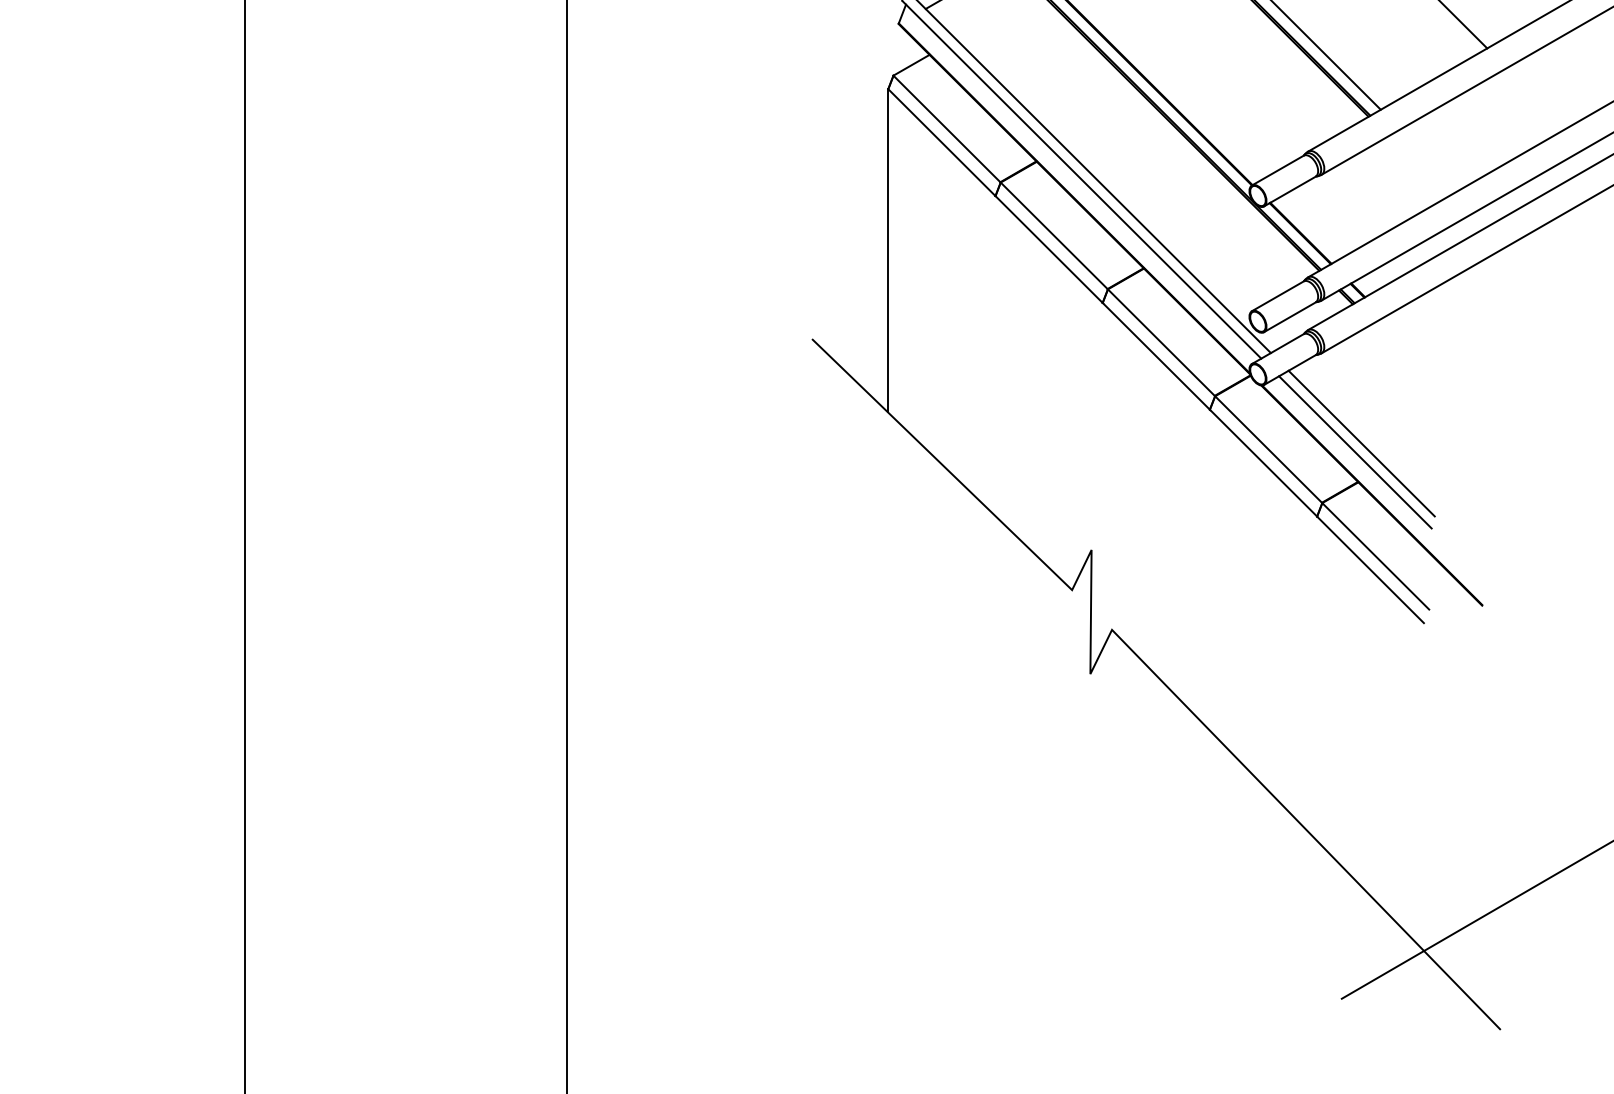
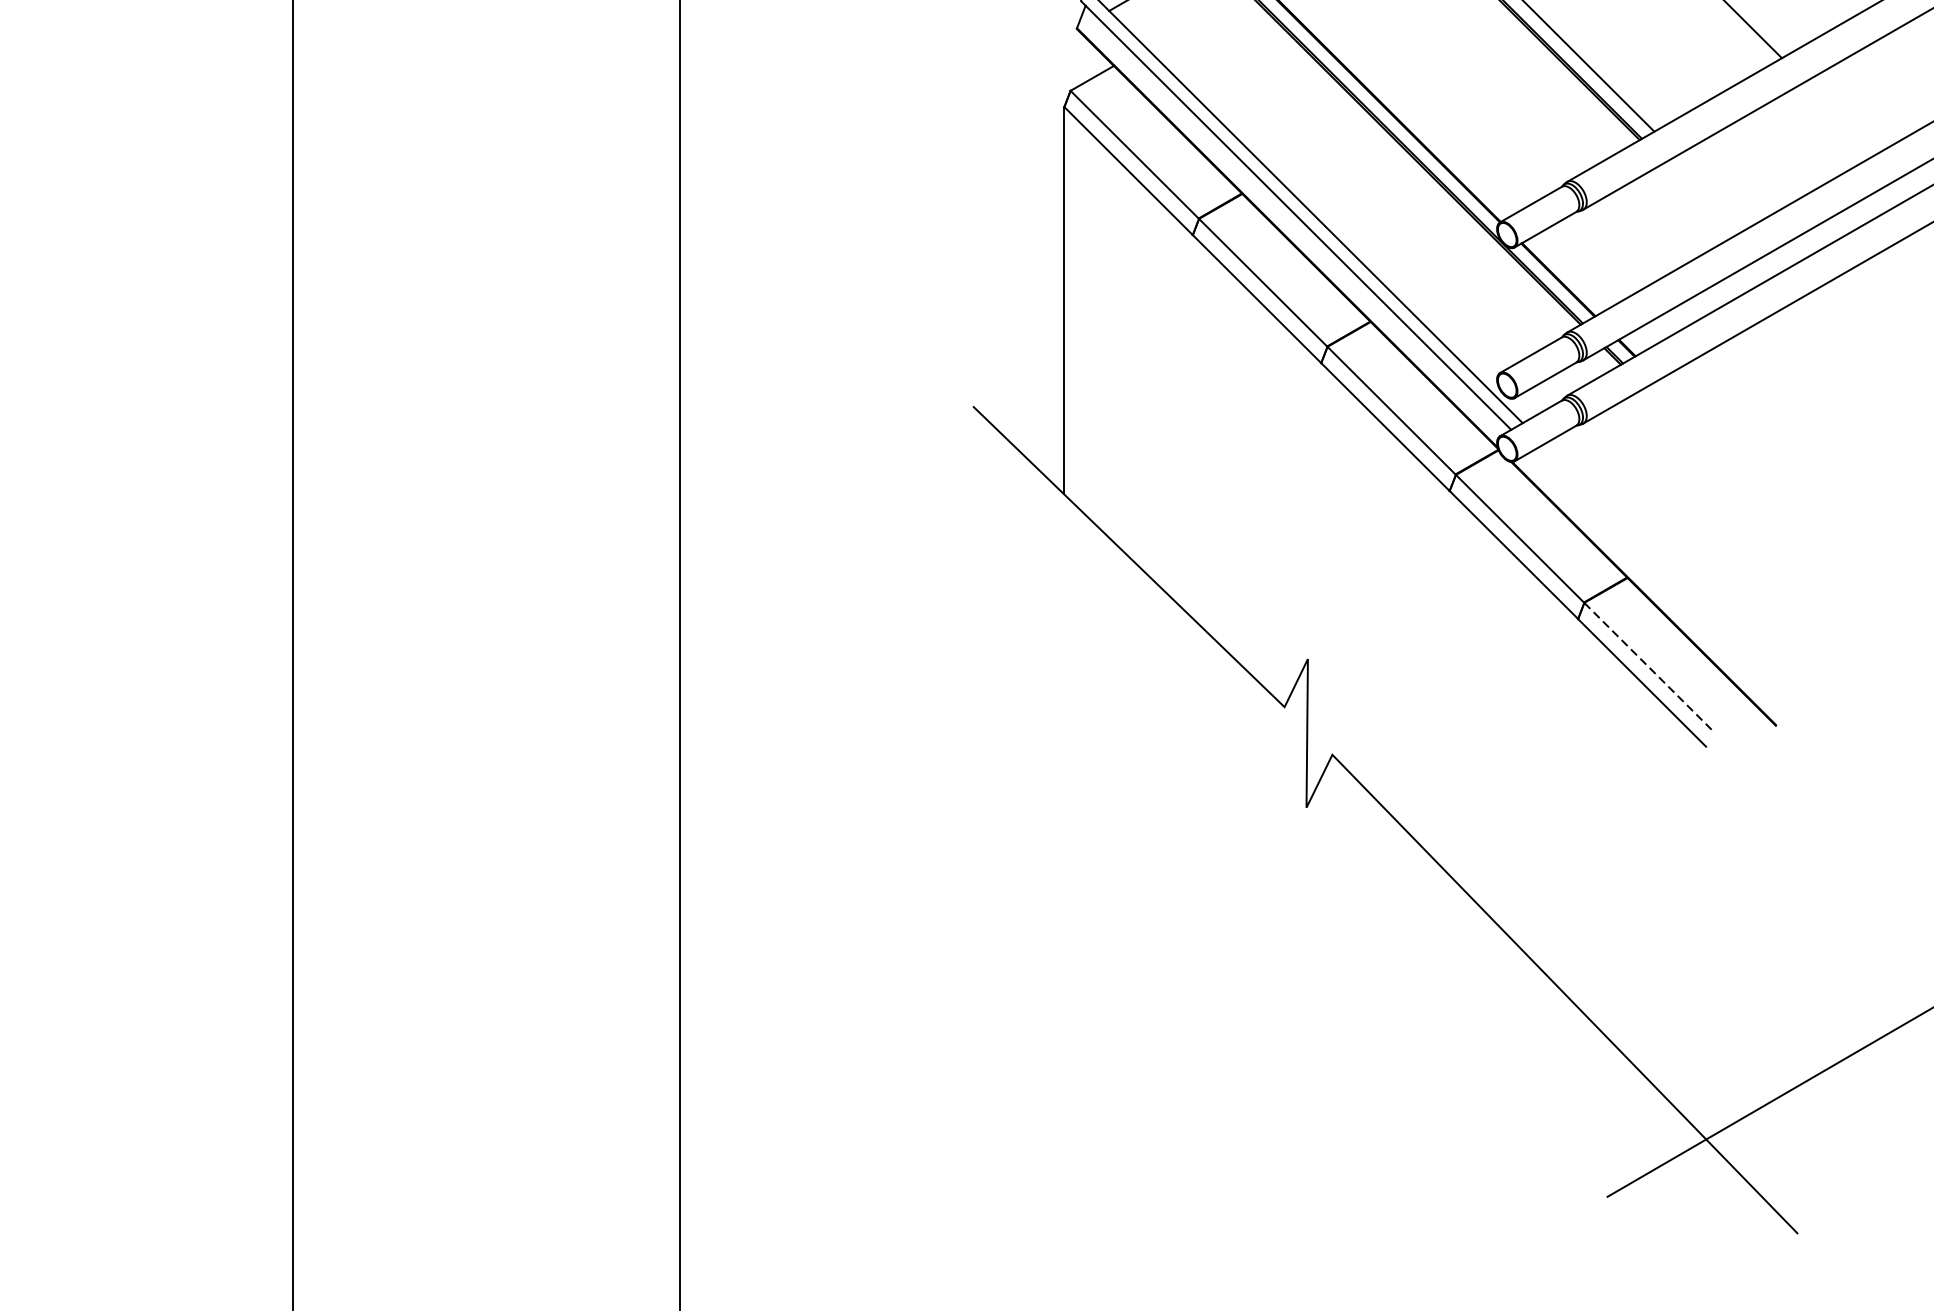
line: (1361, 443) -> (1631, 531), removed
line: (1355, 452) -> (1624, 542), removed
line: (1376, 556) -> (1649, 666), solid -> dashed

